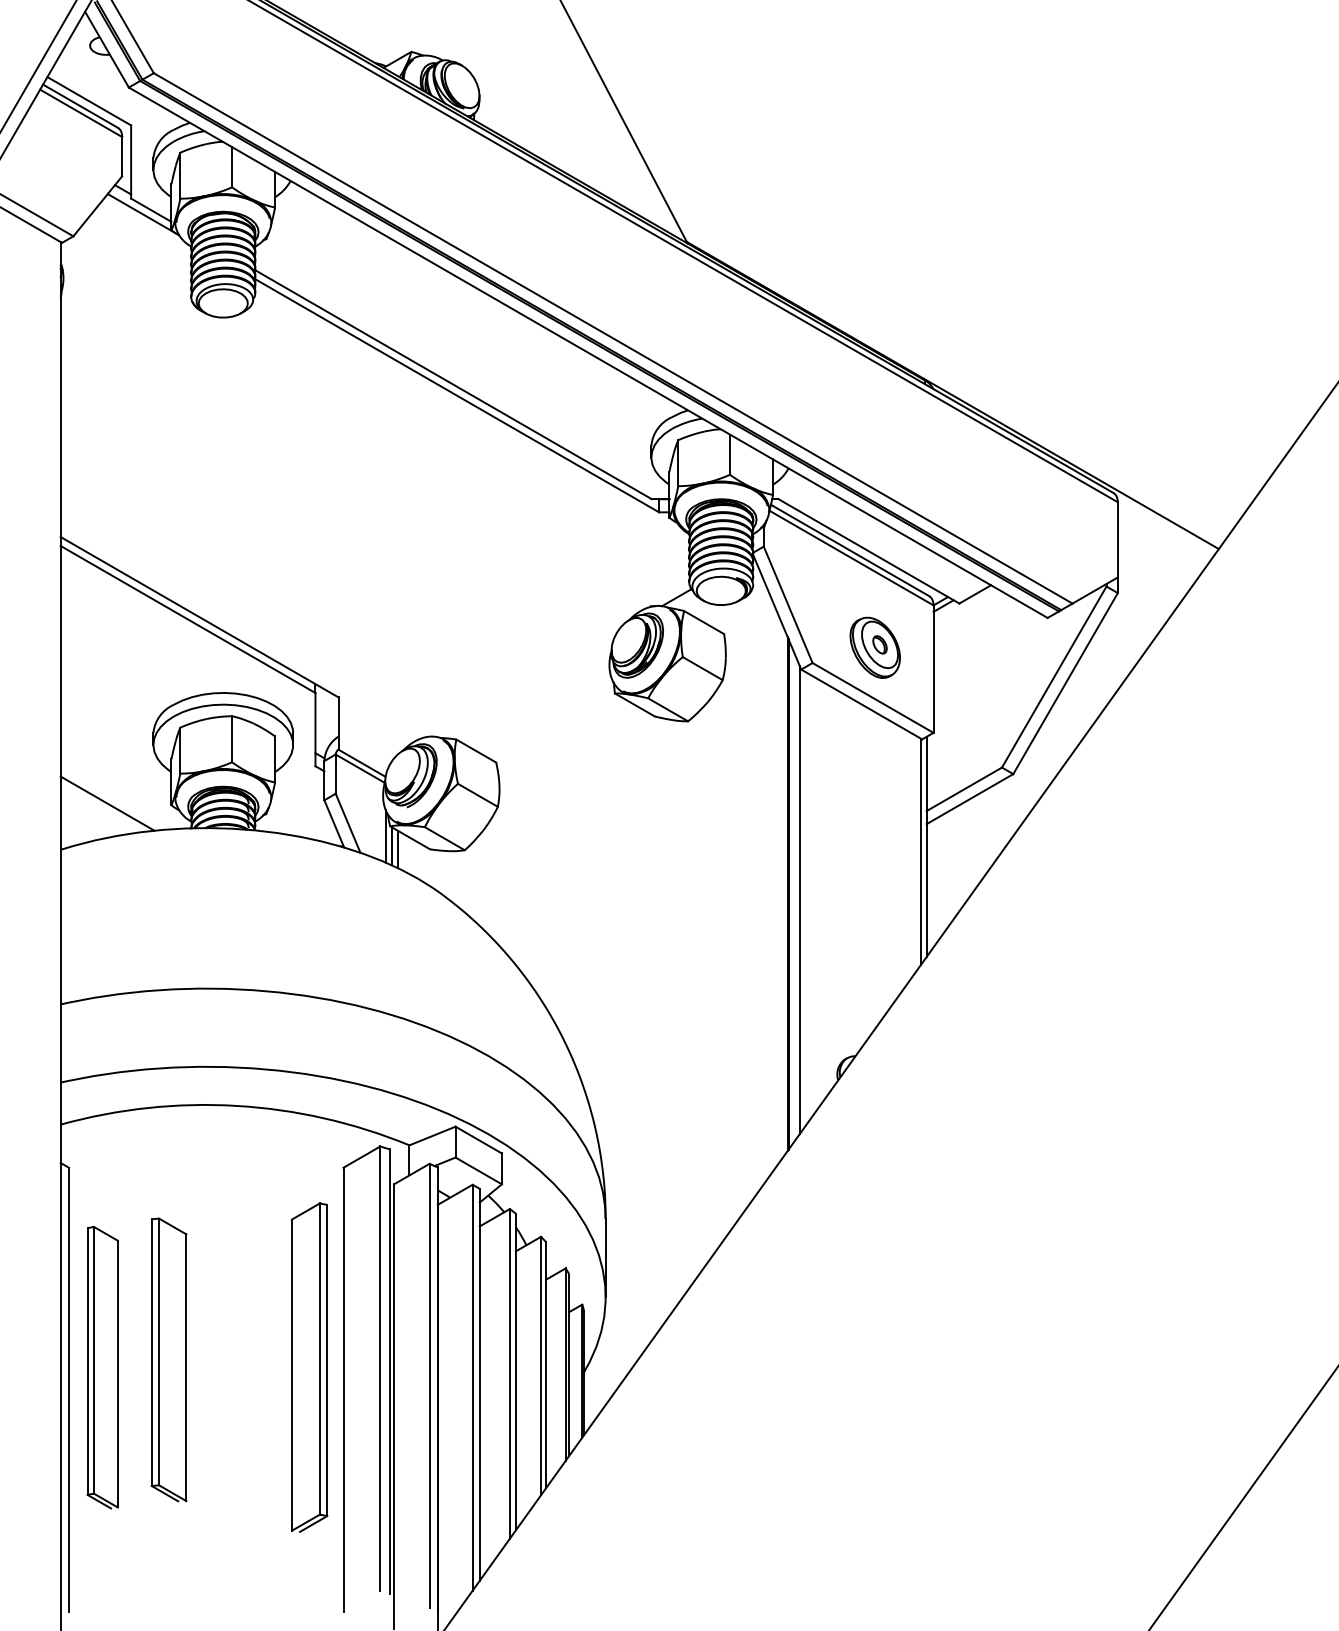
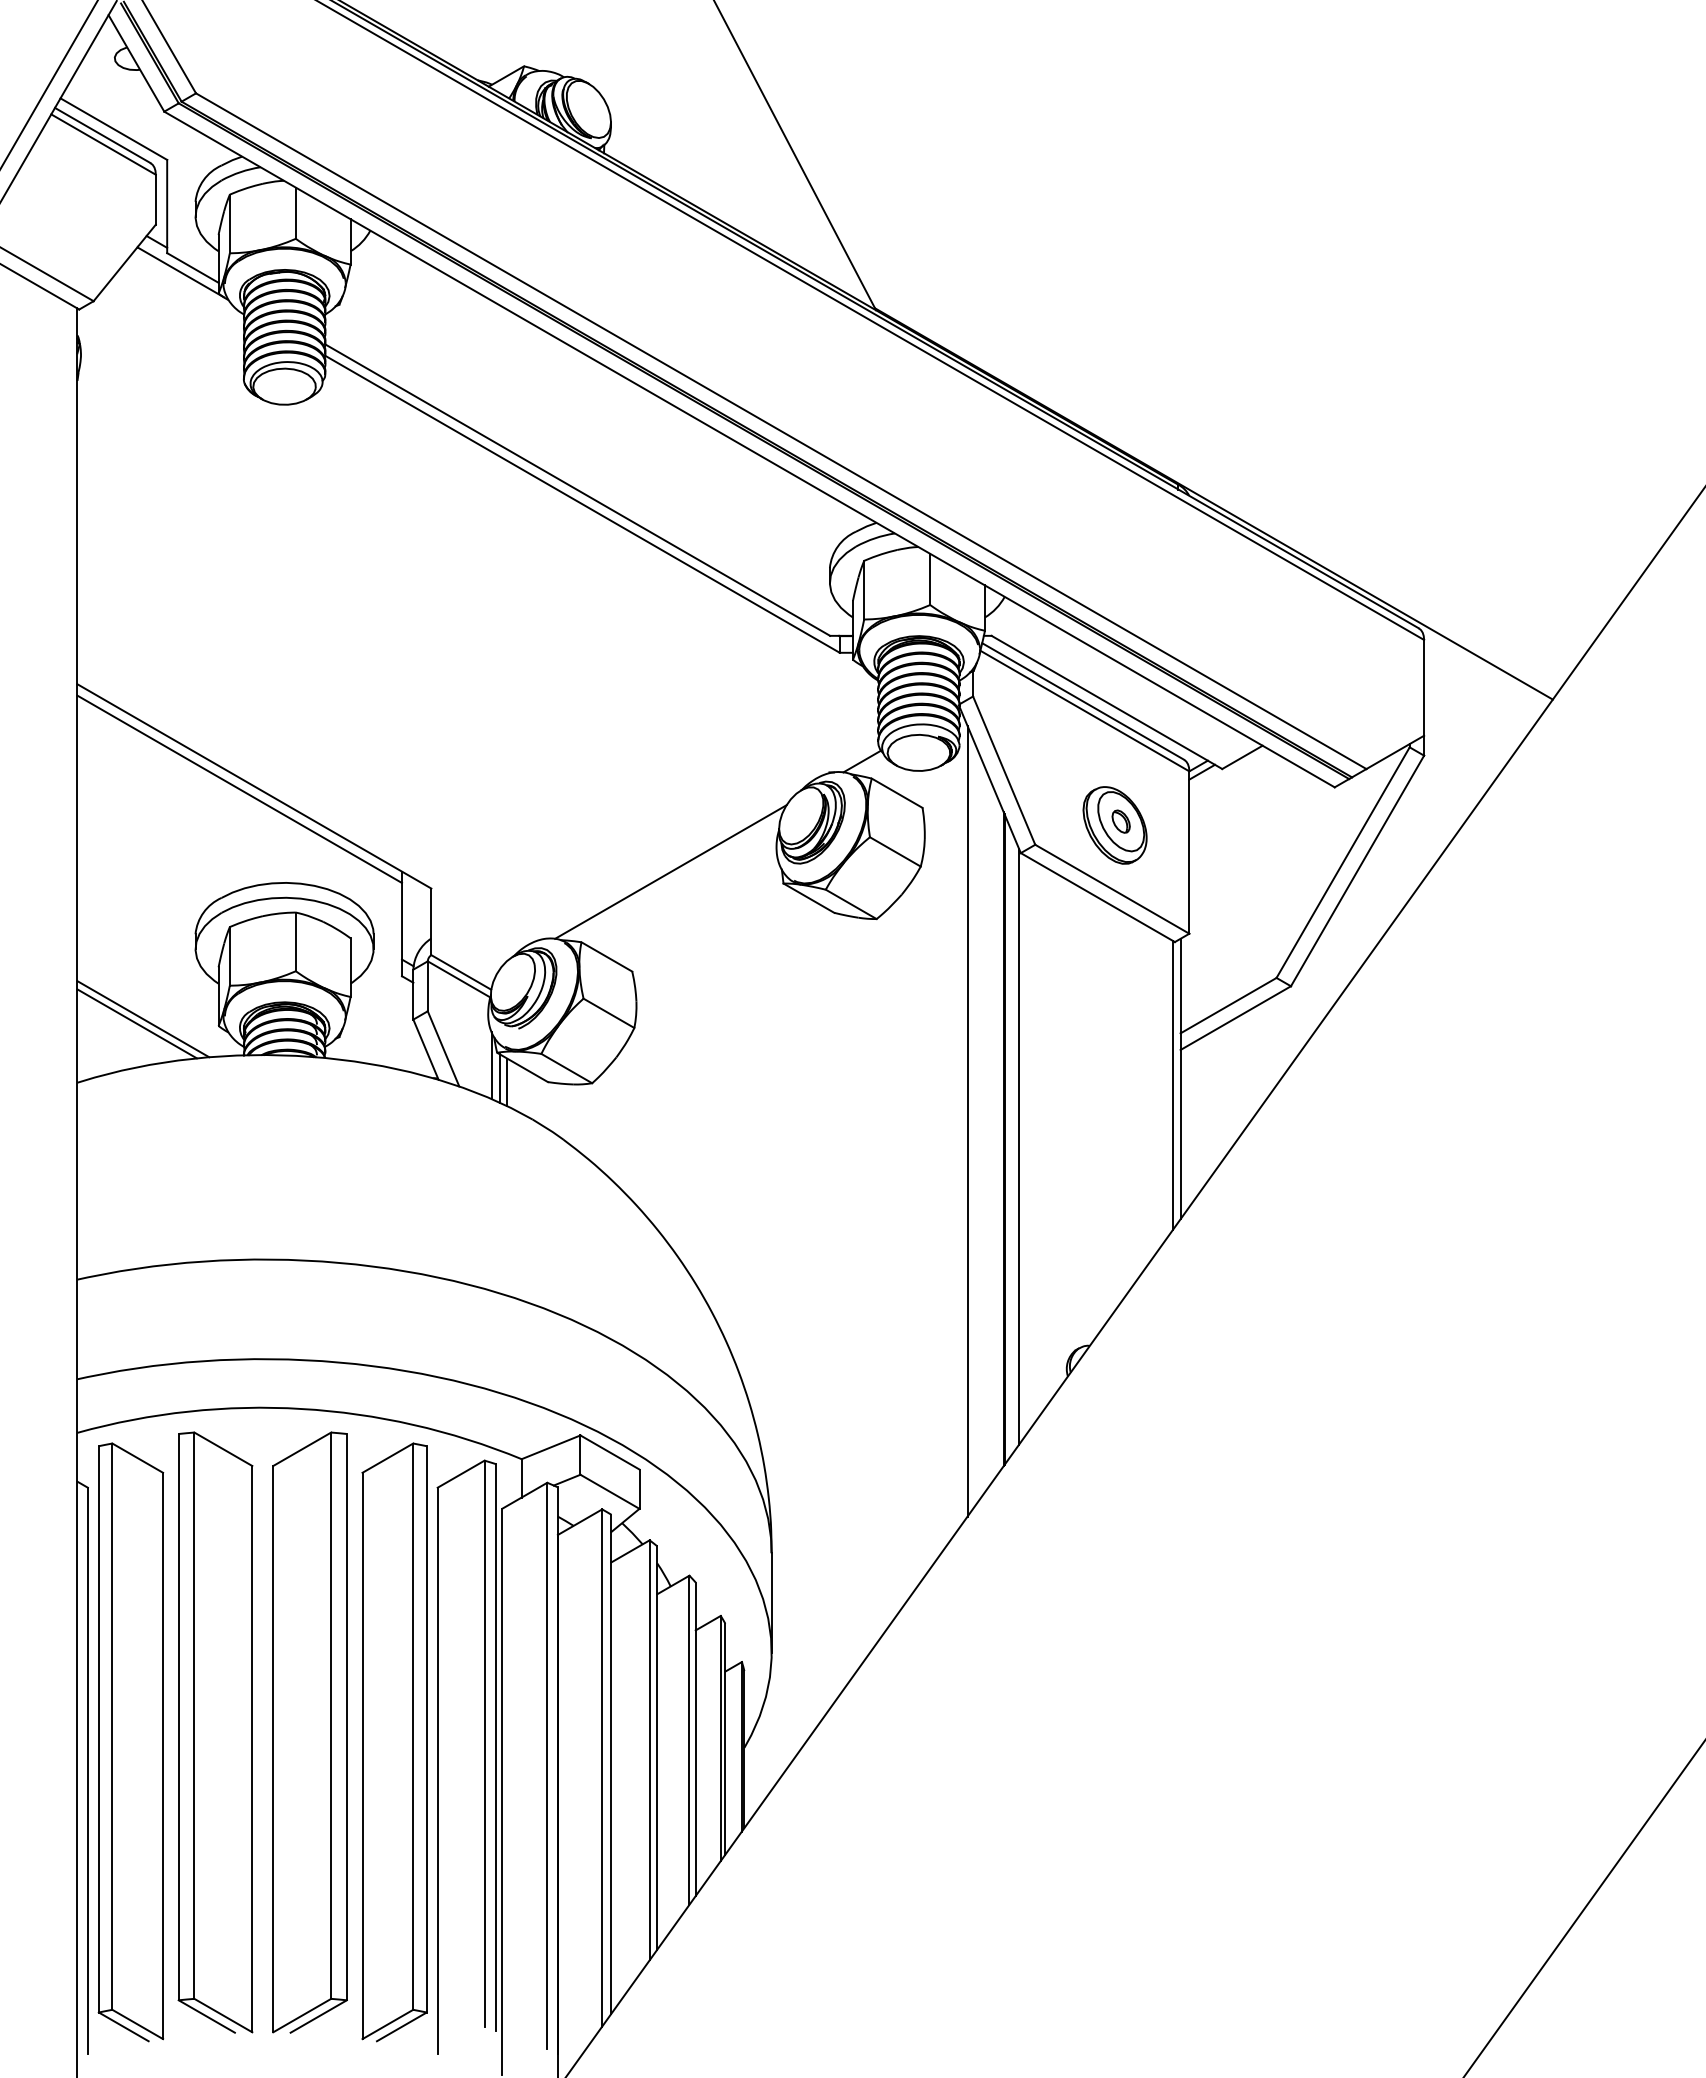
line: (526, 684) -> (670, 871), added
line: (112, 800) -> (143, 1019), added
line: (759, 879) -> (967, 1120), added
part: (169, 1359) -> (215, 1732), size x1.67
part: (242, 1359) -> (309, 1732), added
part: (102, 1367) -> (130, 1742), size x1.67
part: (309, 1367) -> (394, 1742), size x1.43

